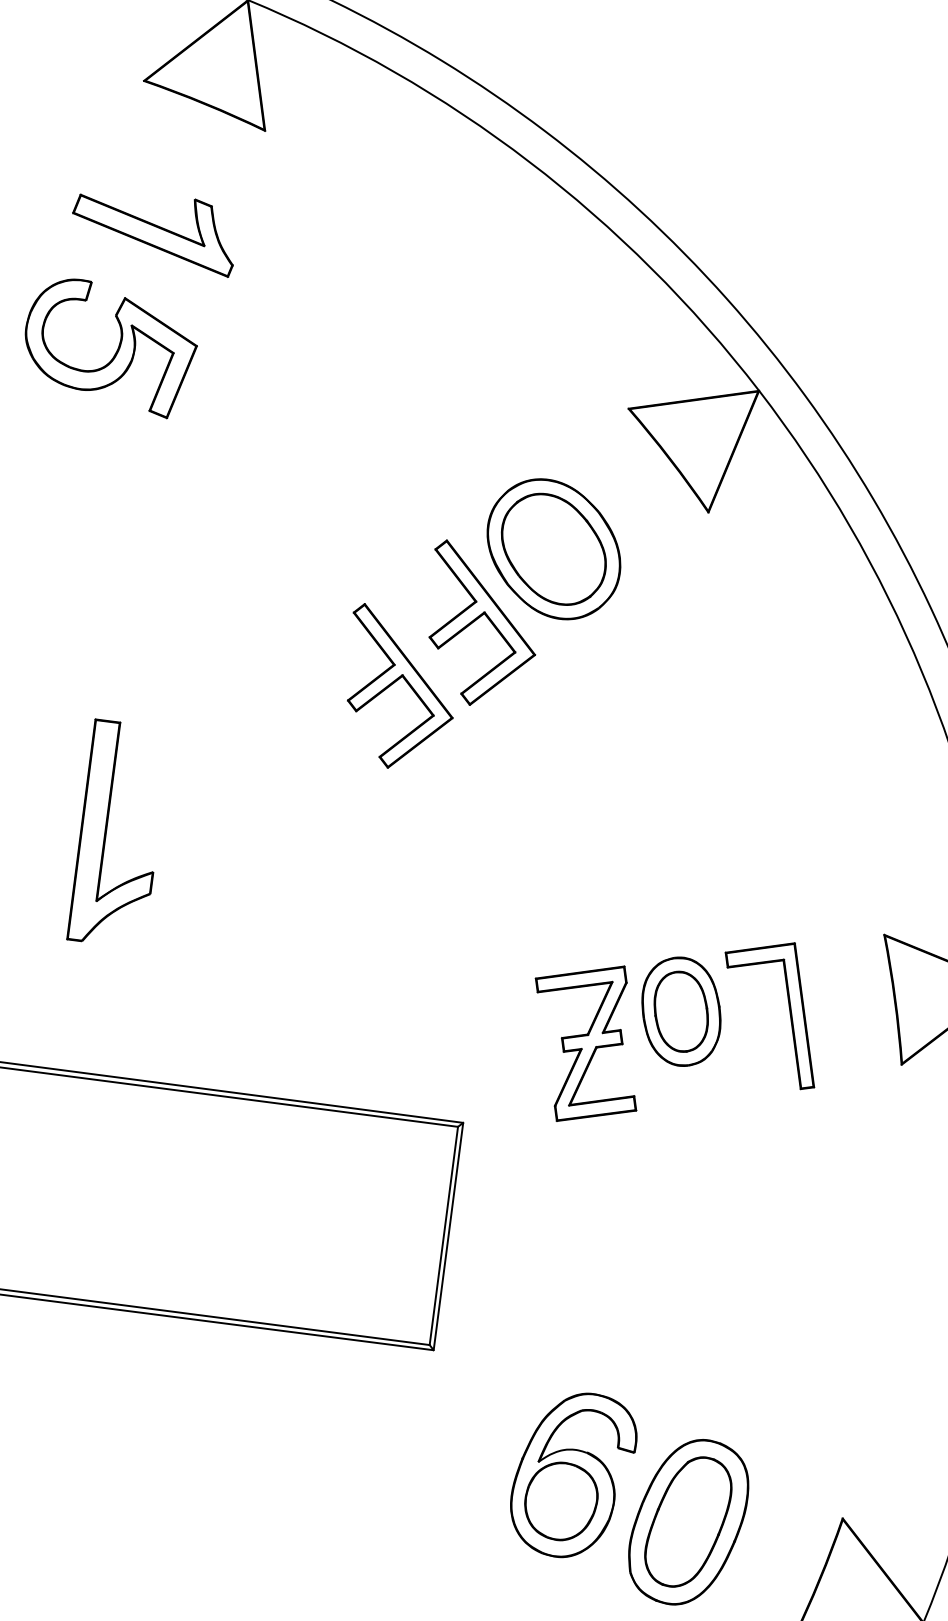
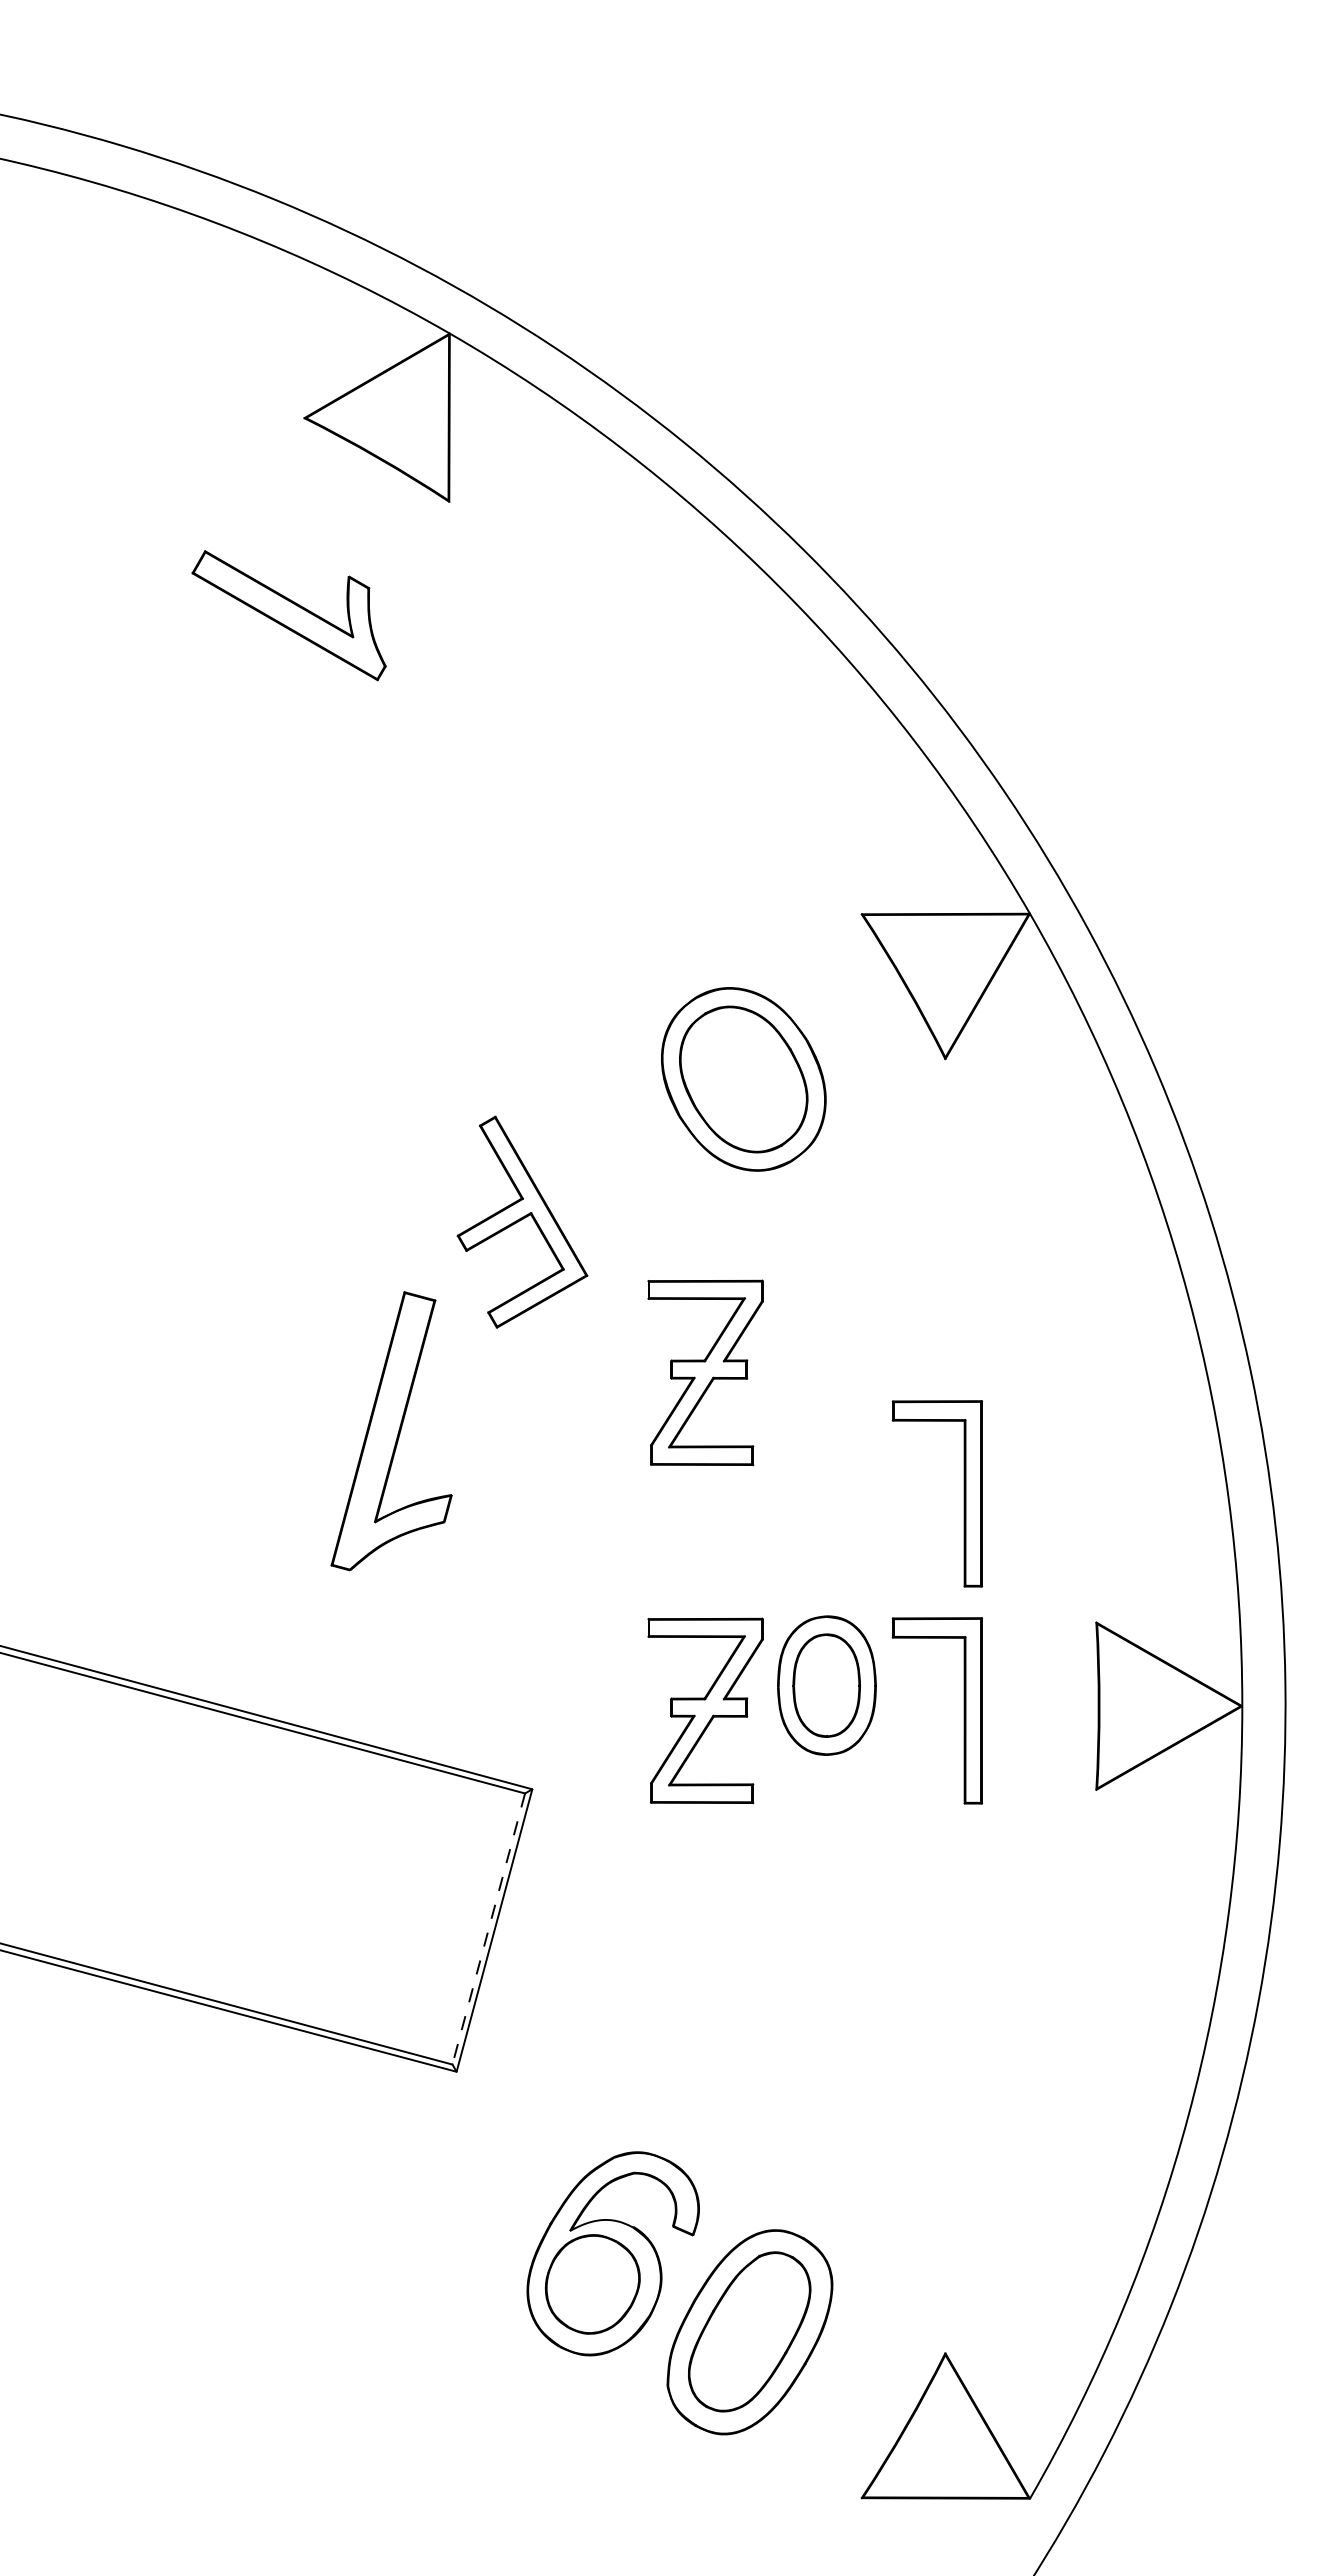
part: (112, 349) -> (219, 752), removed
part: (478, 620) -> (636, 1156), removed
part: (554, 781) -> (705, 1372), added
part: (99, 829) -> (391, 1431), moved
part: (767, 848) -> (963, 1493), added
line: (443, 1236) -> (488, 1929), solid -> dashed

